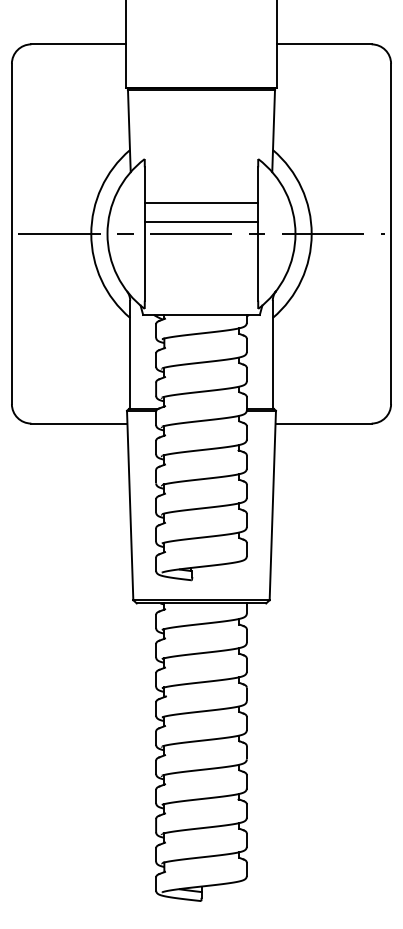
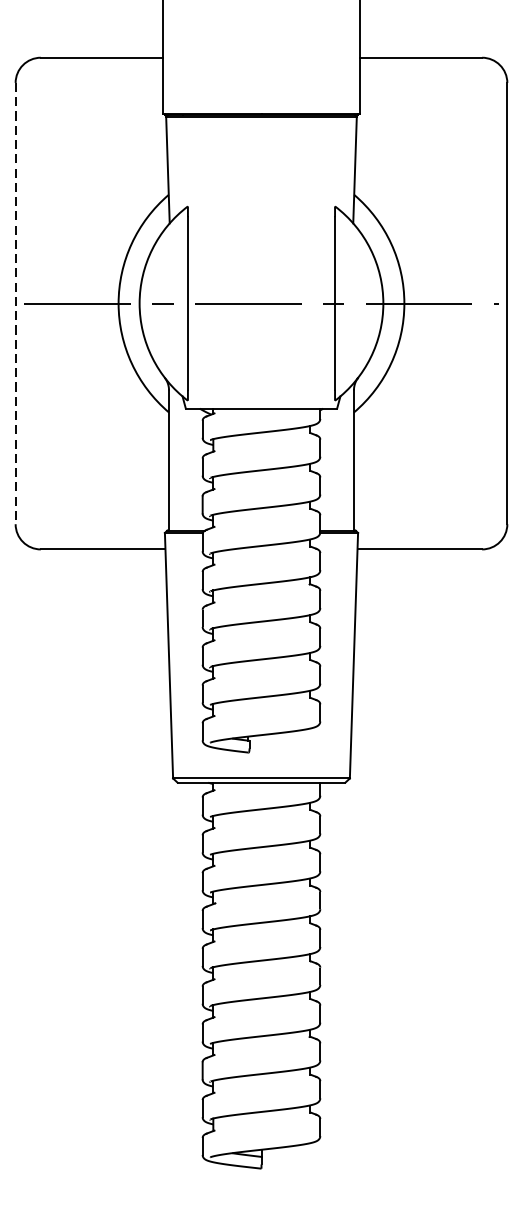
line: (201, 203) -> (261, 264), removed
line: (201, 221) -> (261, 287), removed
line: (11, 234) -> (15, 304), solid -> dashed

